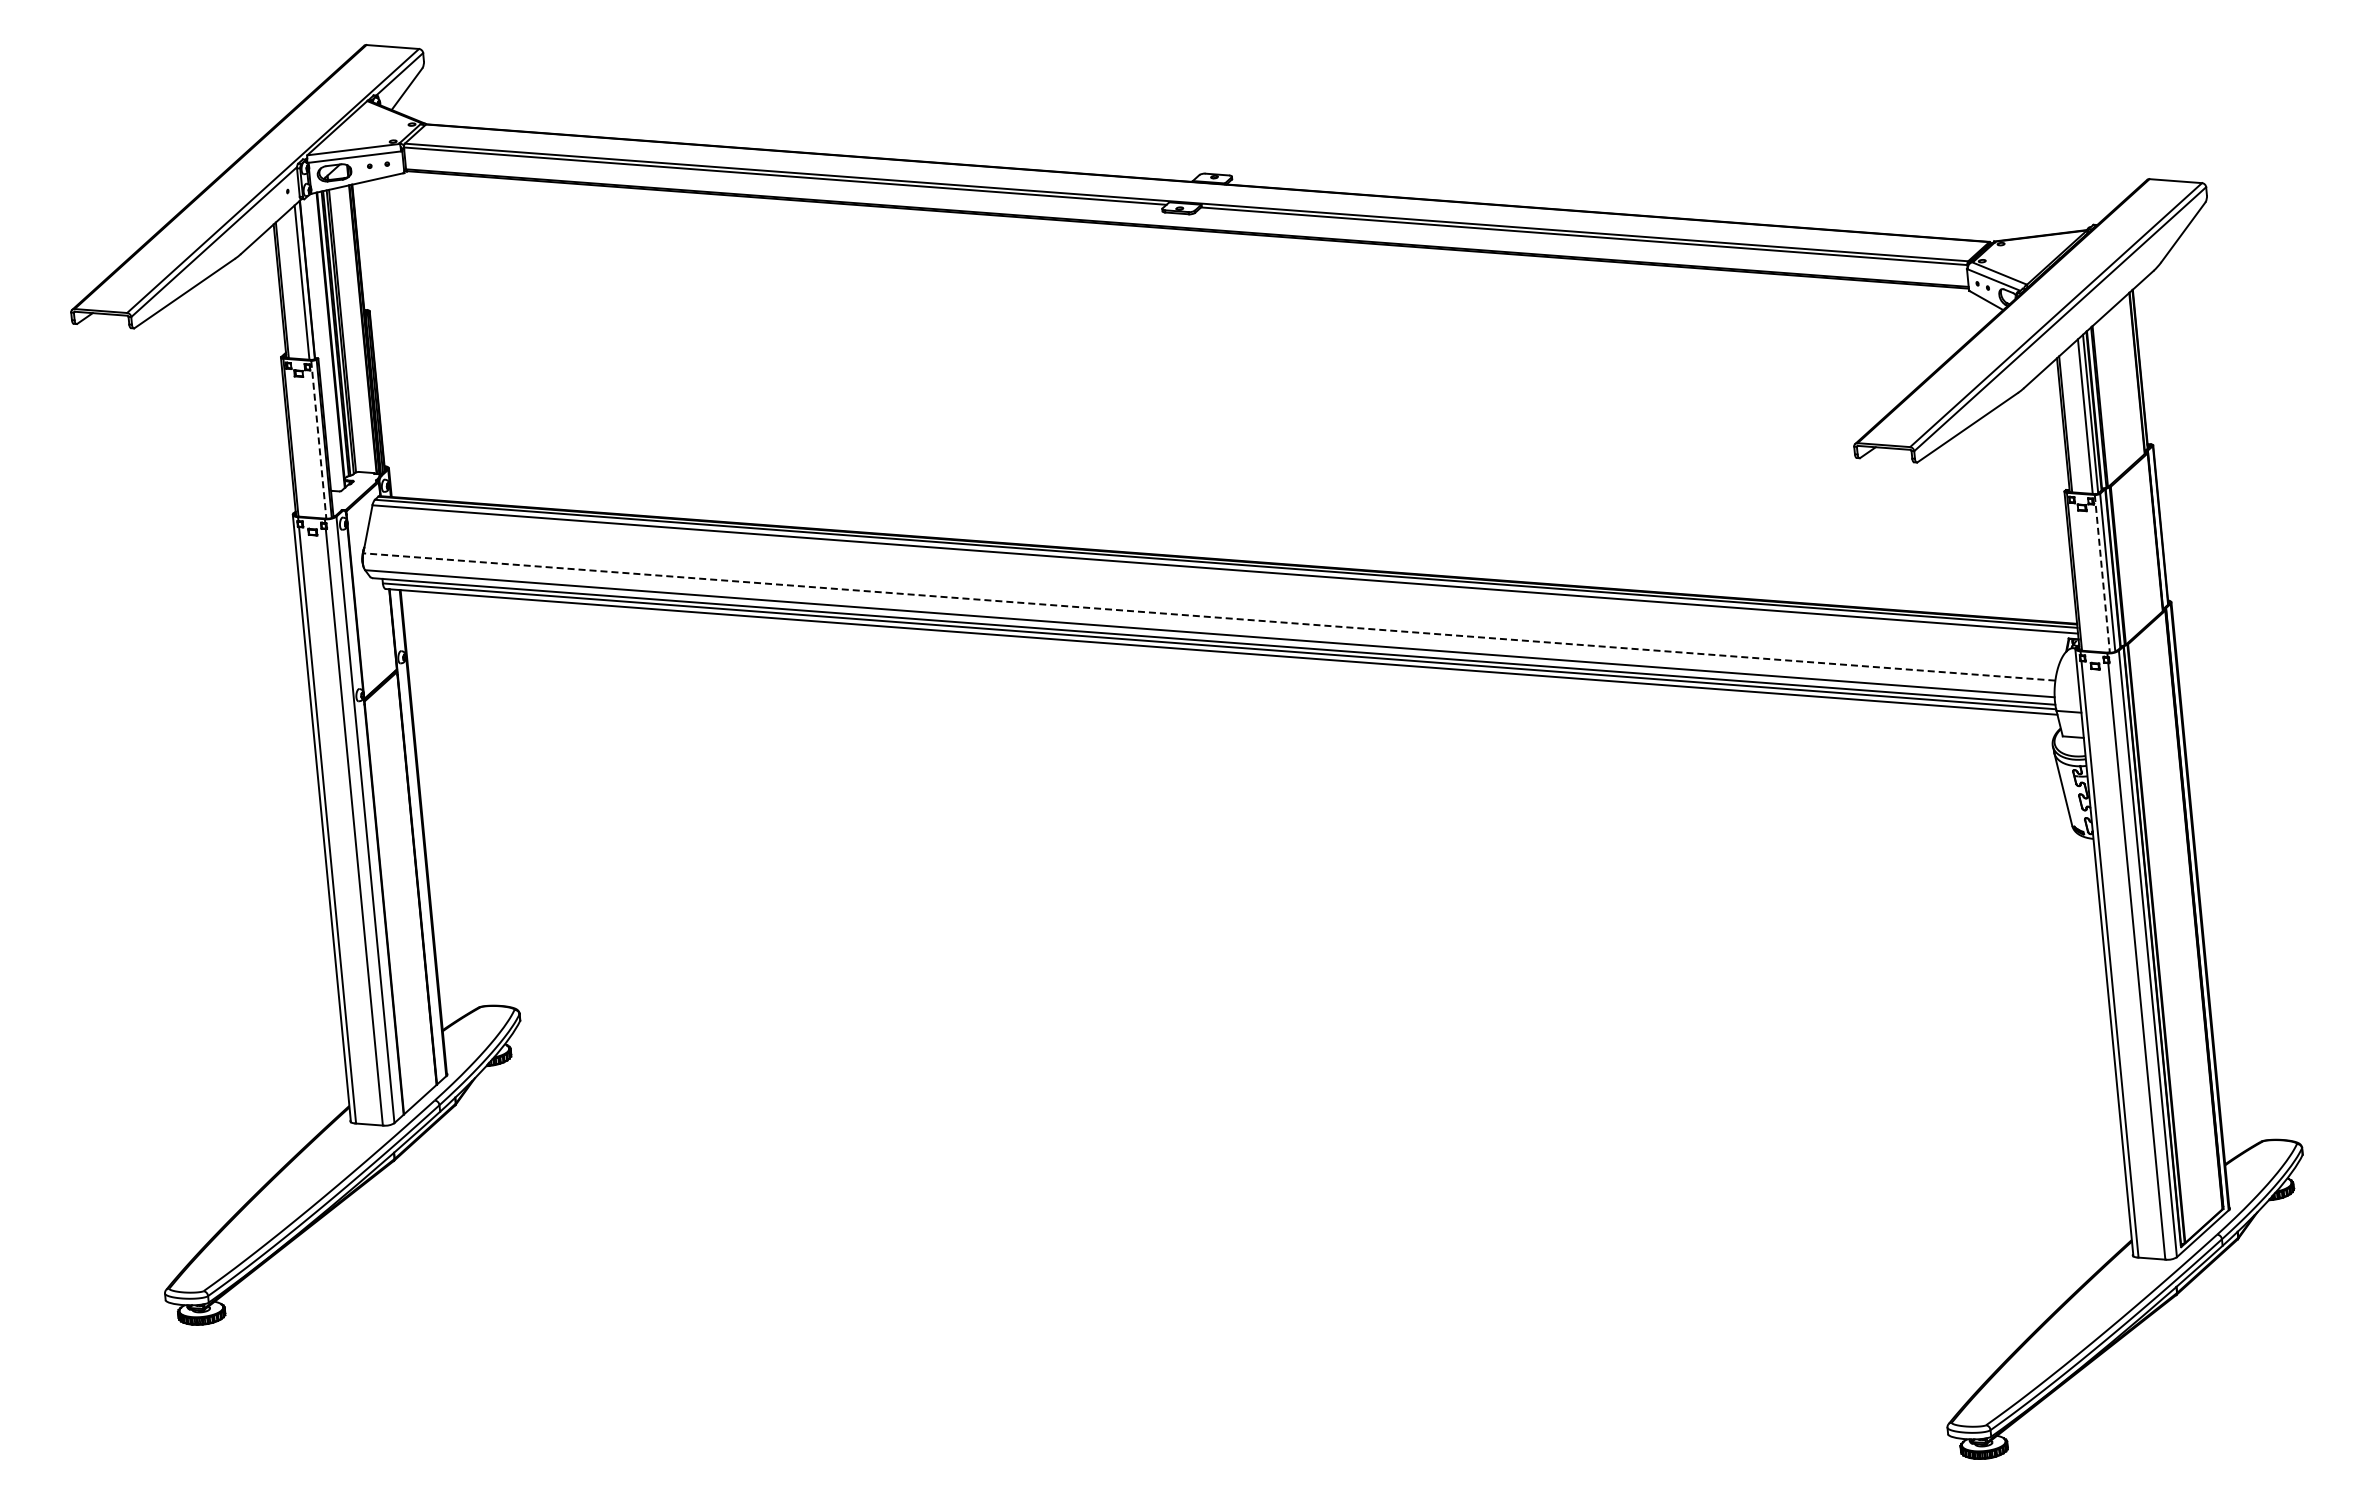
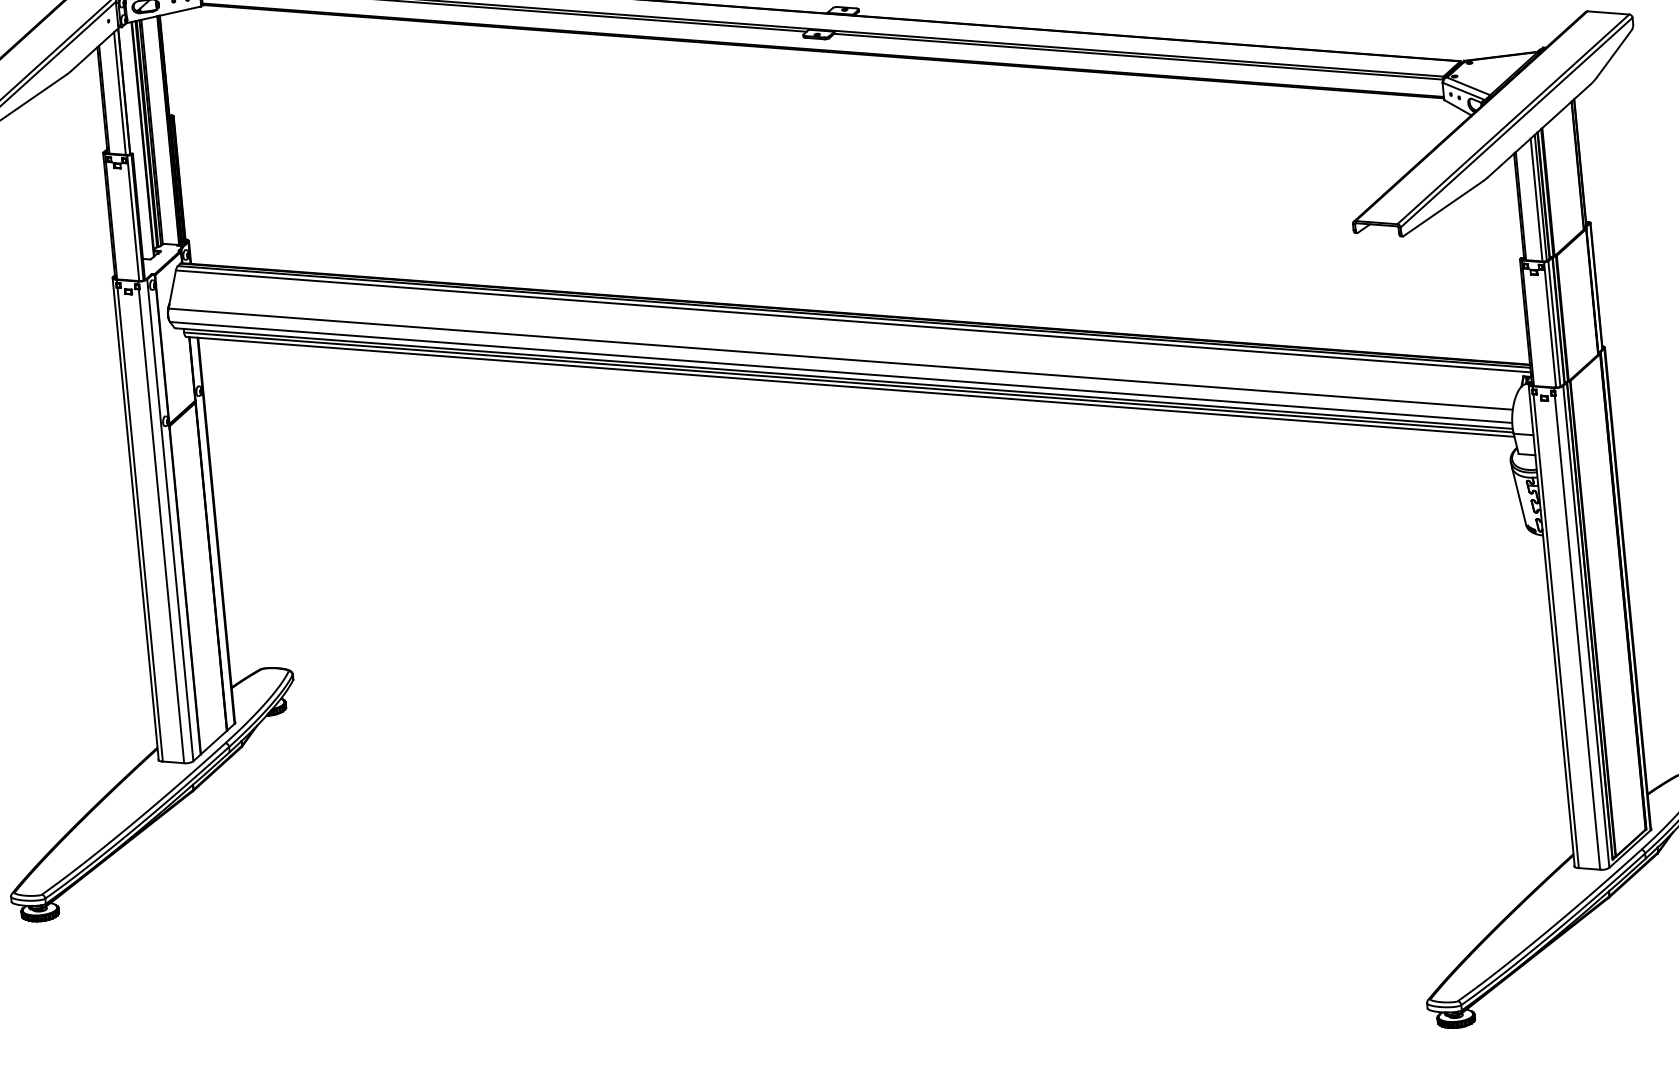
line: (318, 440) -> (133, 218), dashed -> solid
line: (2102, 574) -> (1550, 325), dashed -> solid
line: (1208, 616) -> (840, 358), dashed -> solid

